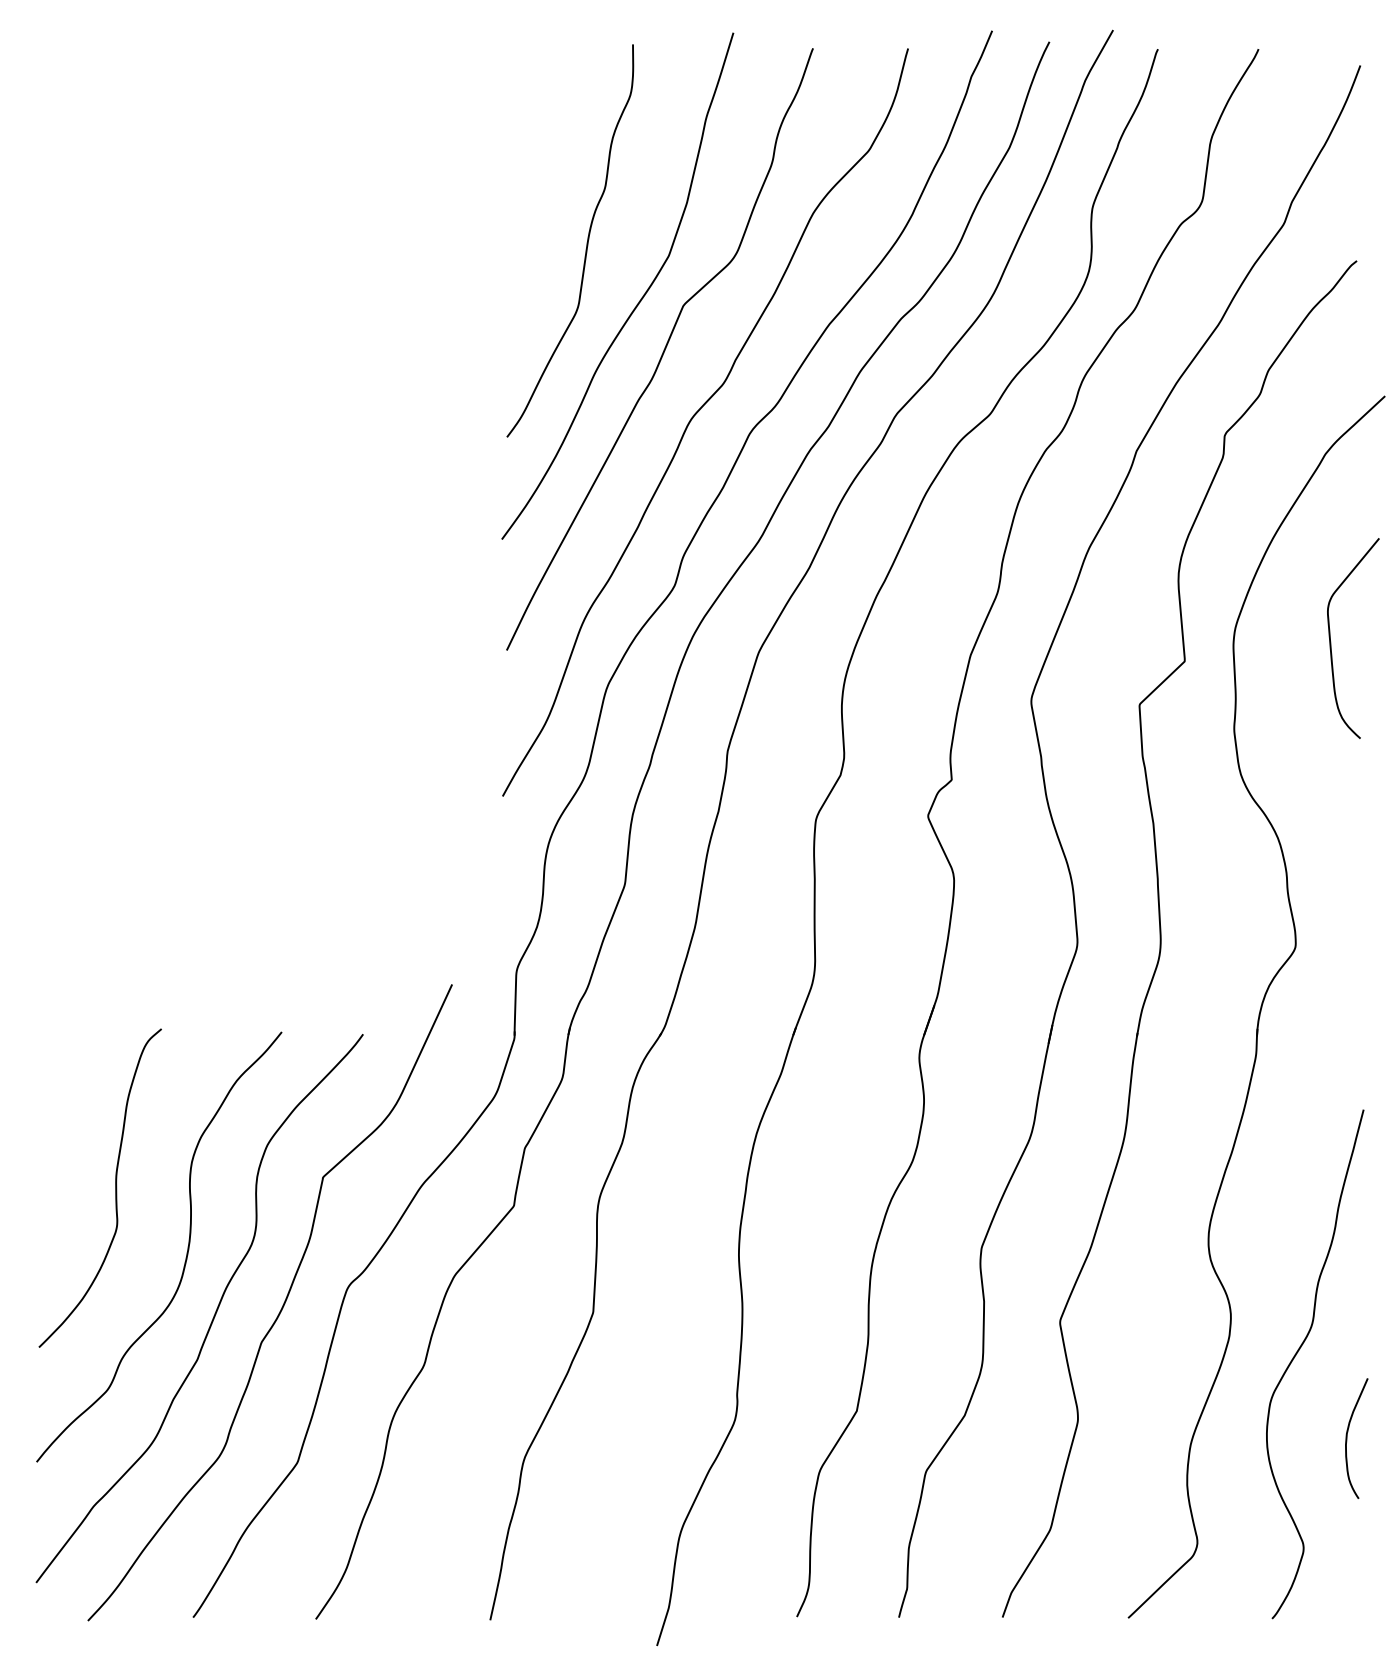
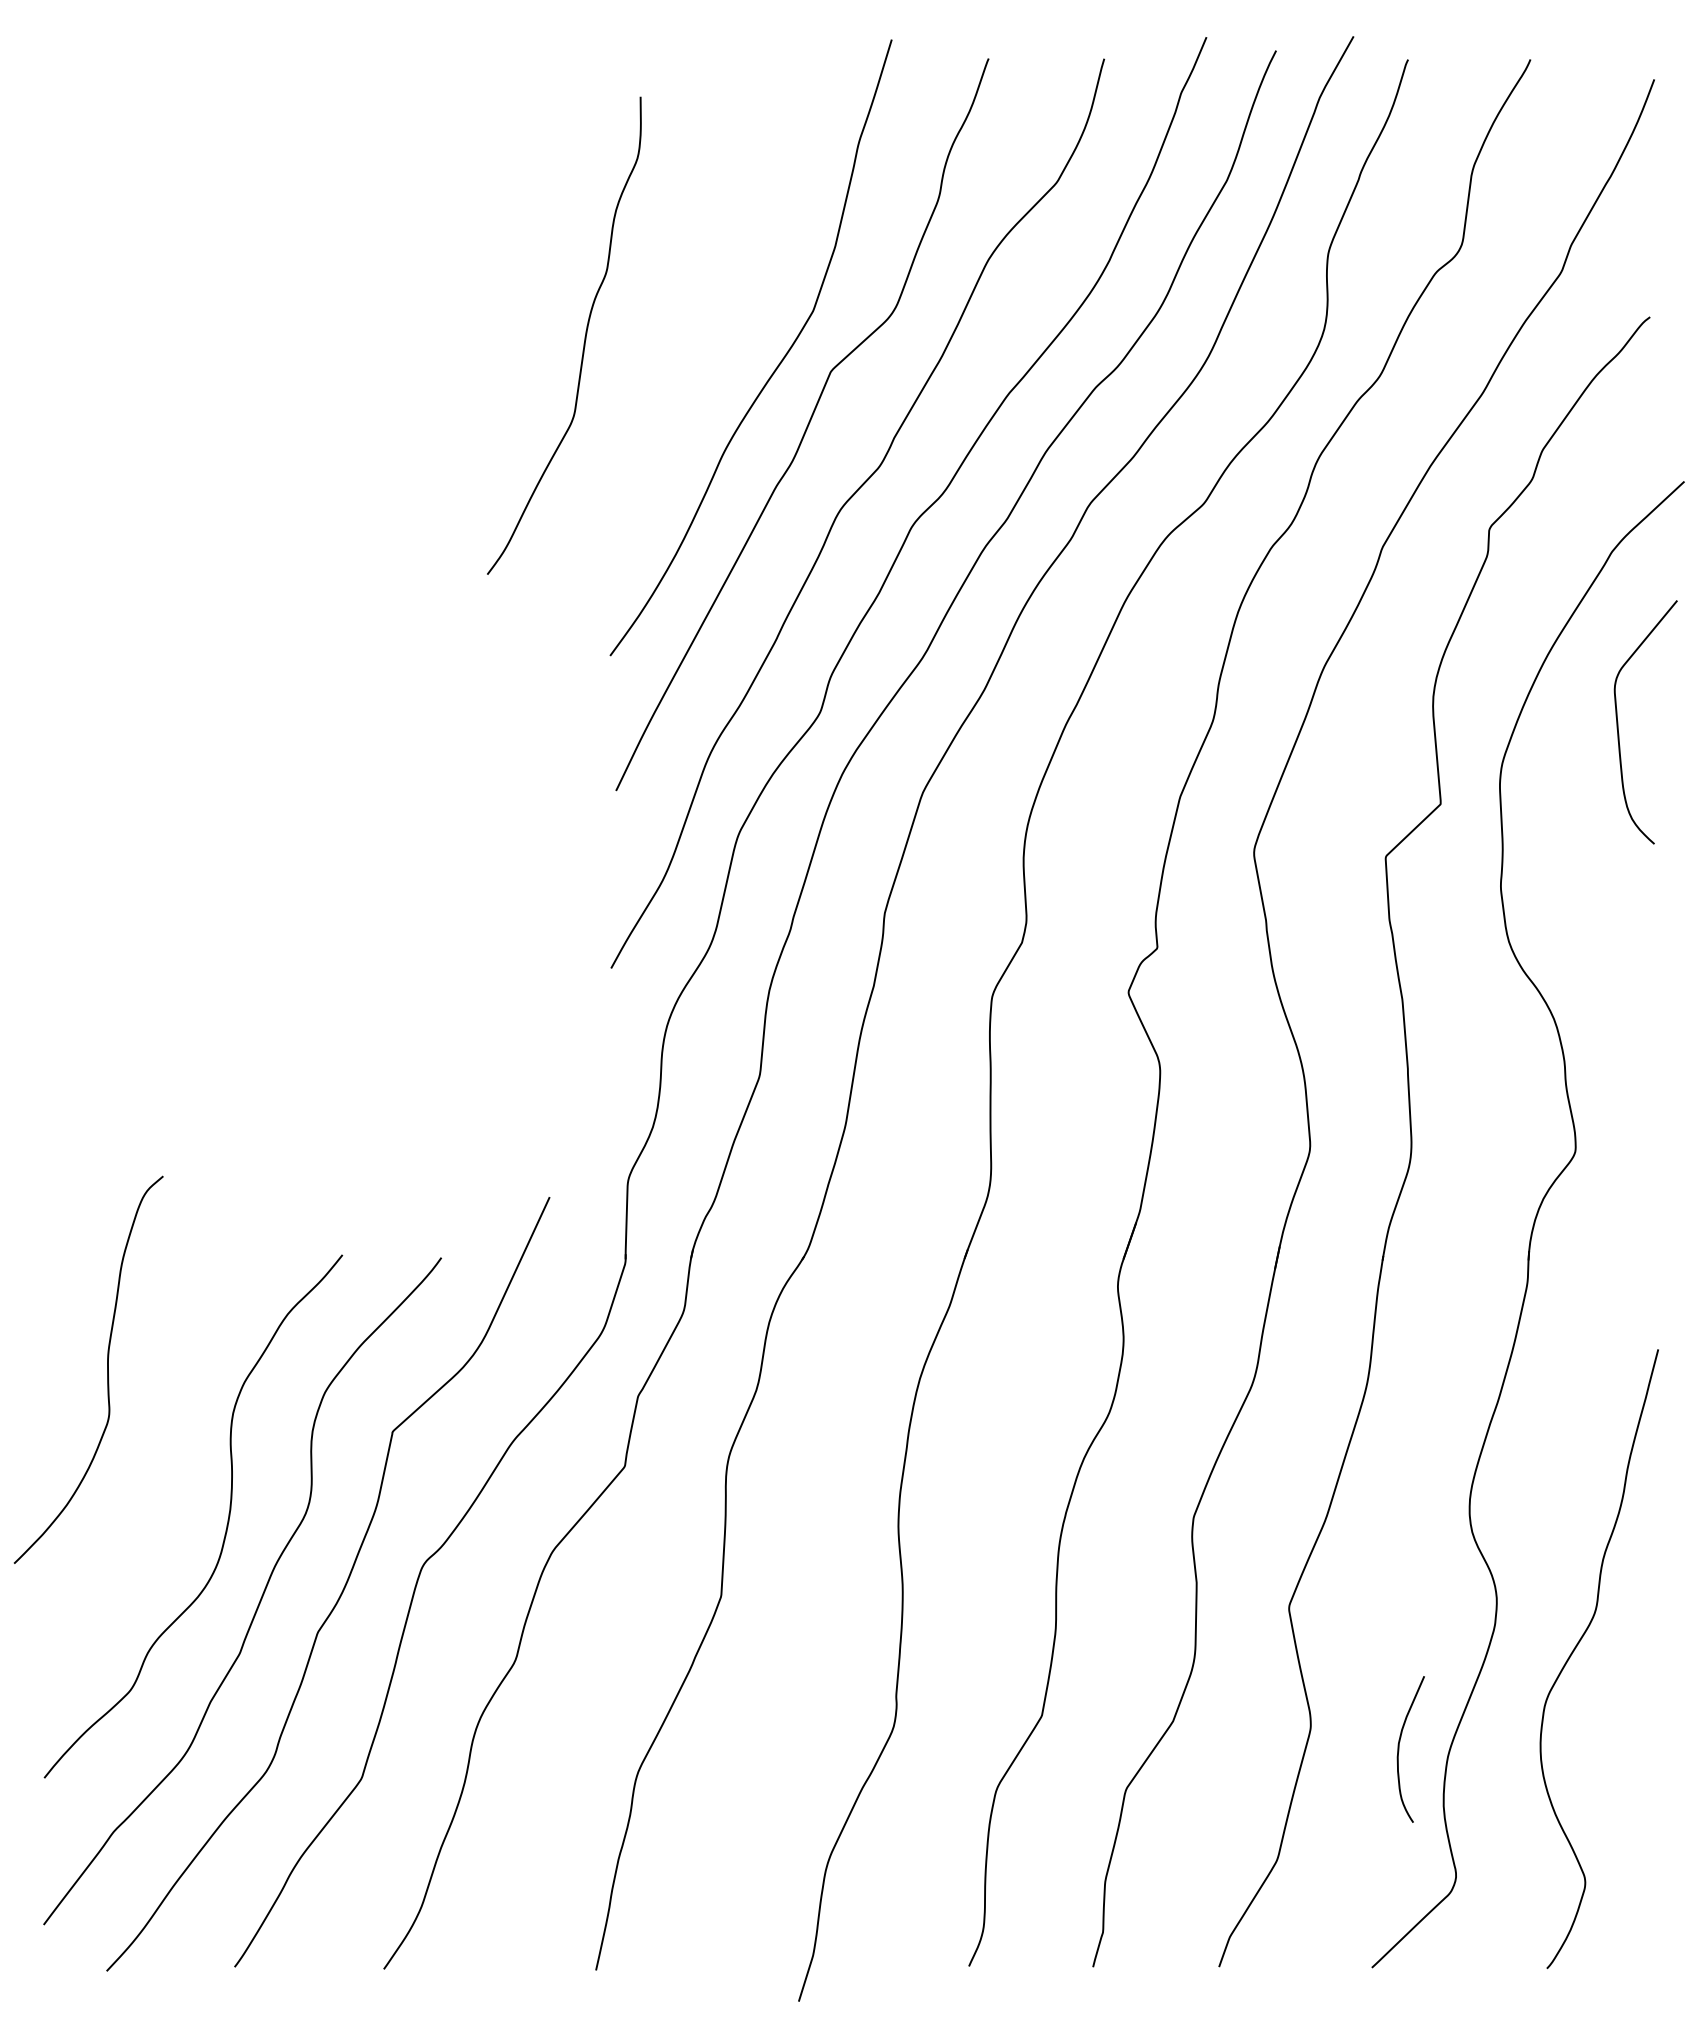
curve: (586, 241) -> (584, 336), moved
curve: (1330, 638) -> (1618, 722), moved
curve: (115, 1187) -> (107, 1369), moved
curve: (1347, 1438) -> (1399, 1749), moved

